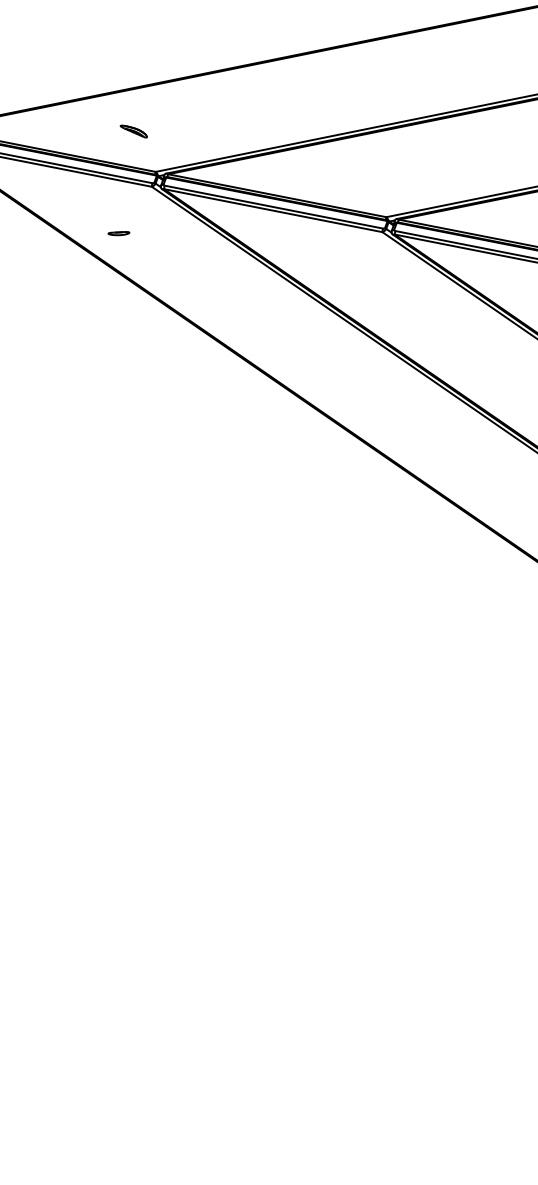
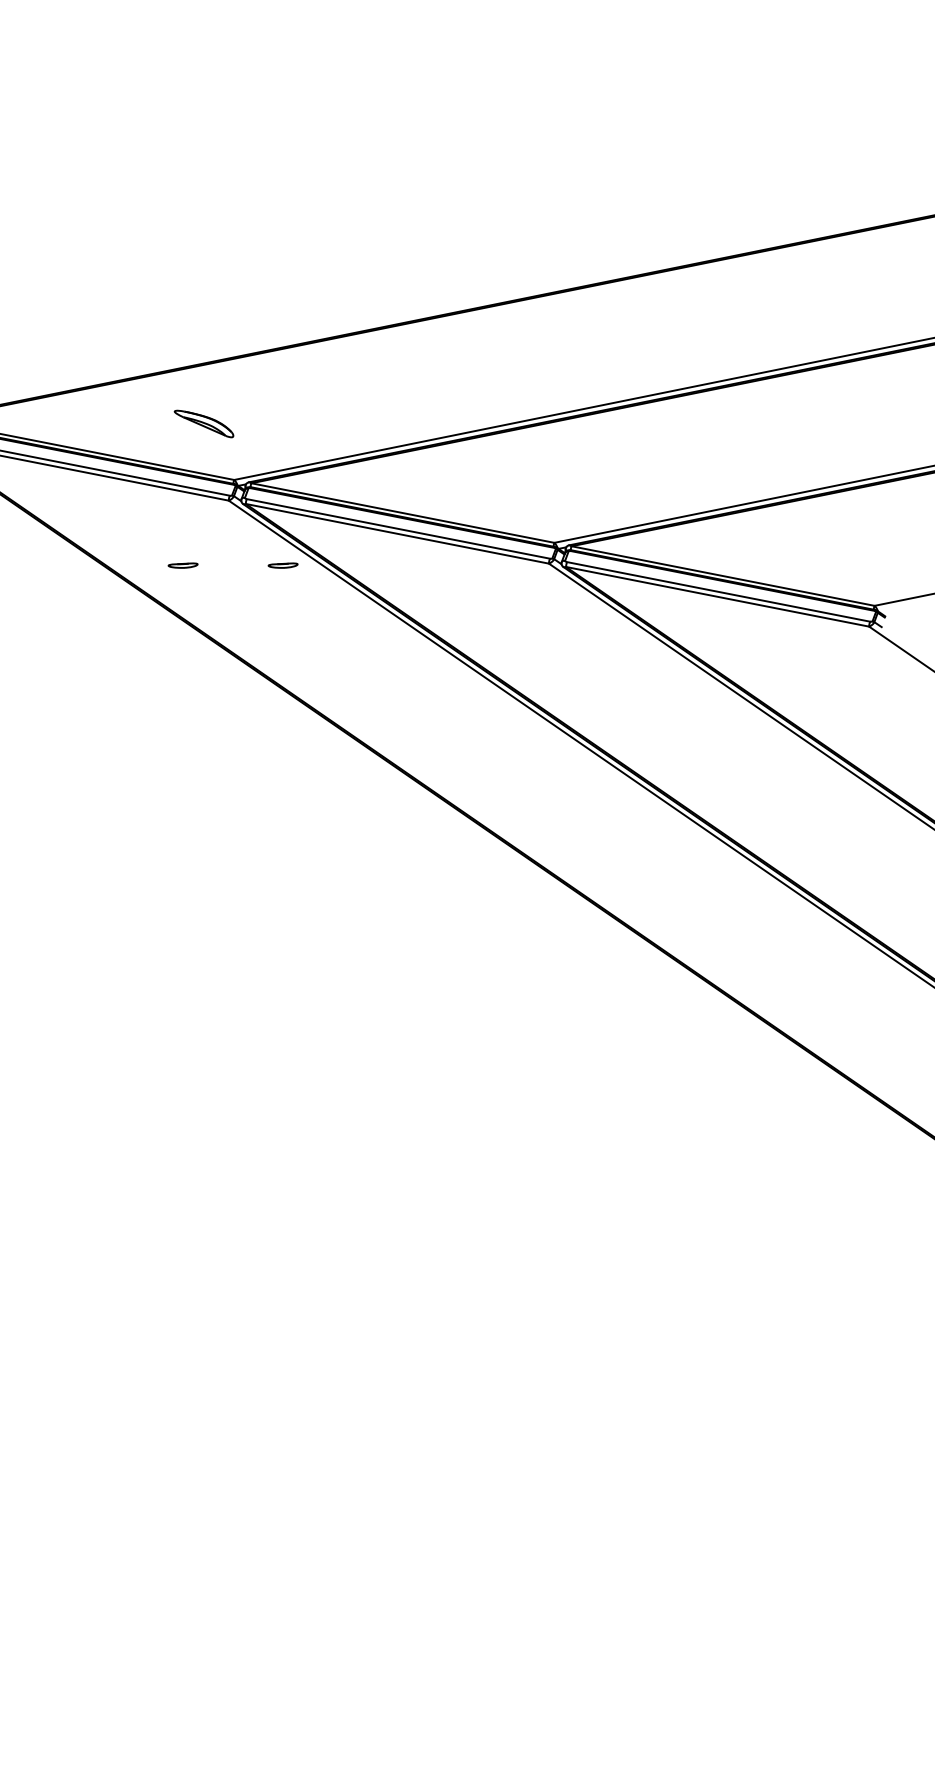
part: (133, 131) -> (203, 423), size x1.6
part: (190, 233) -> (282, 565), added

